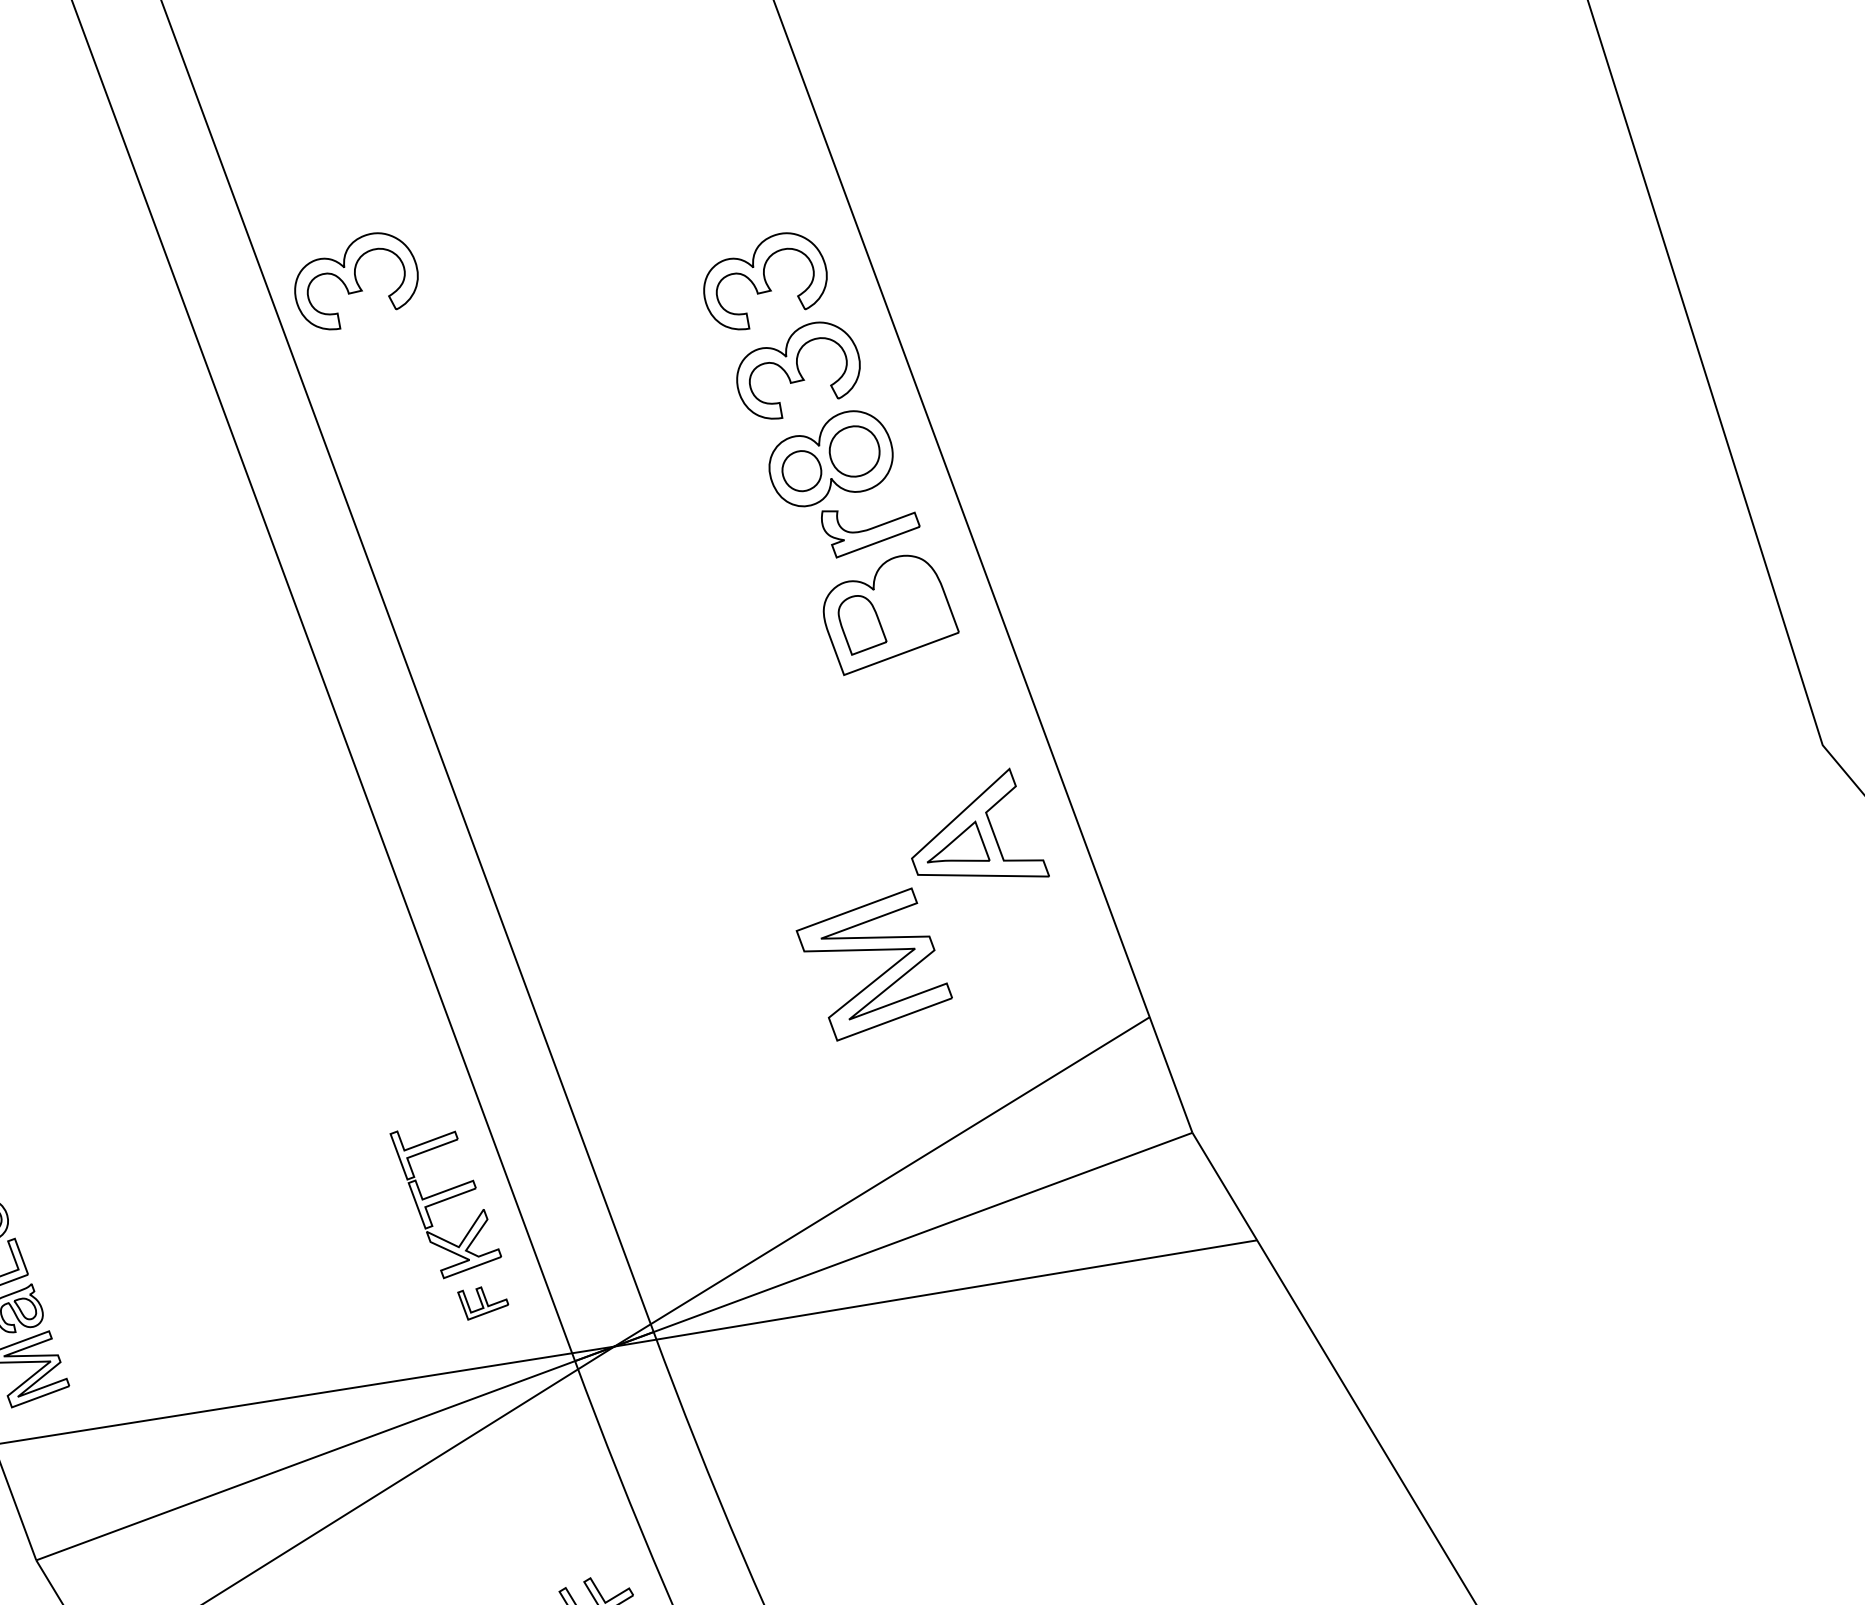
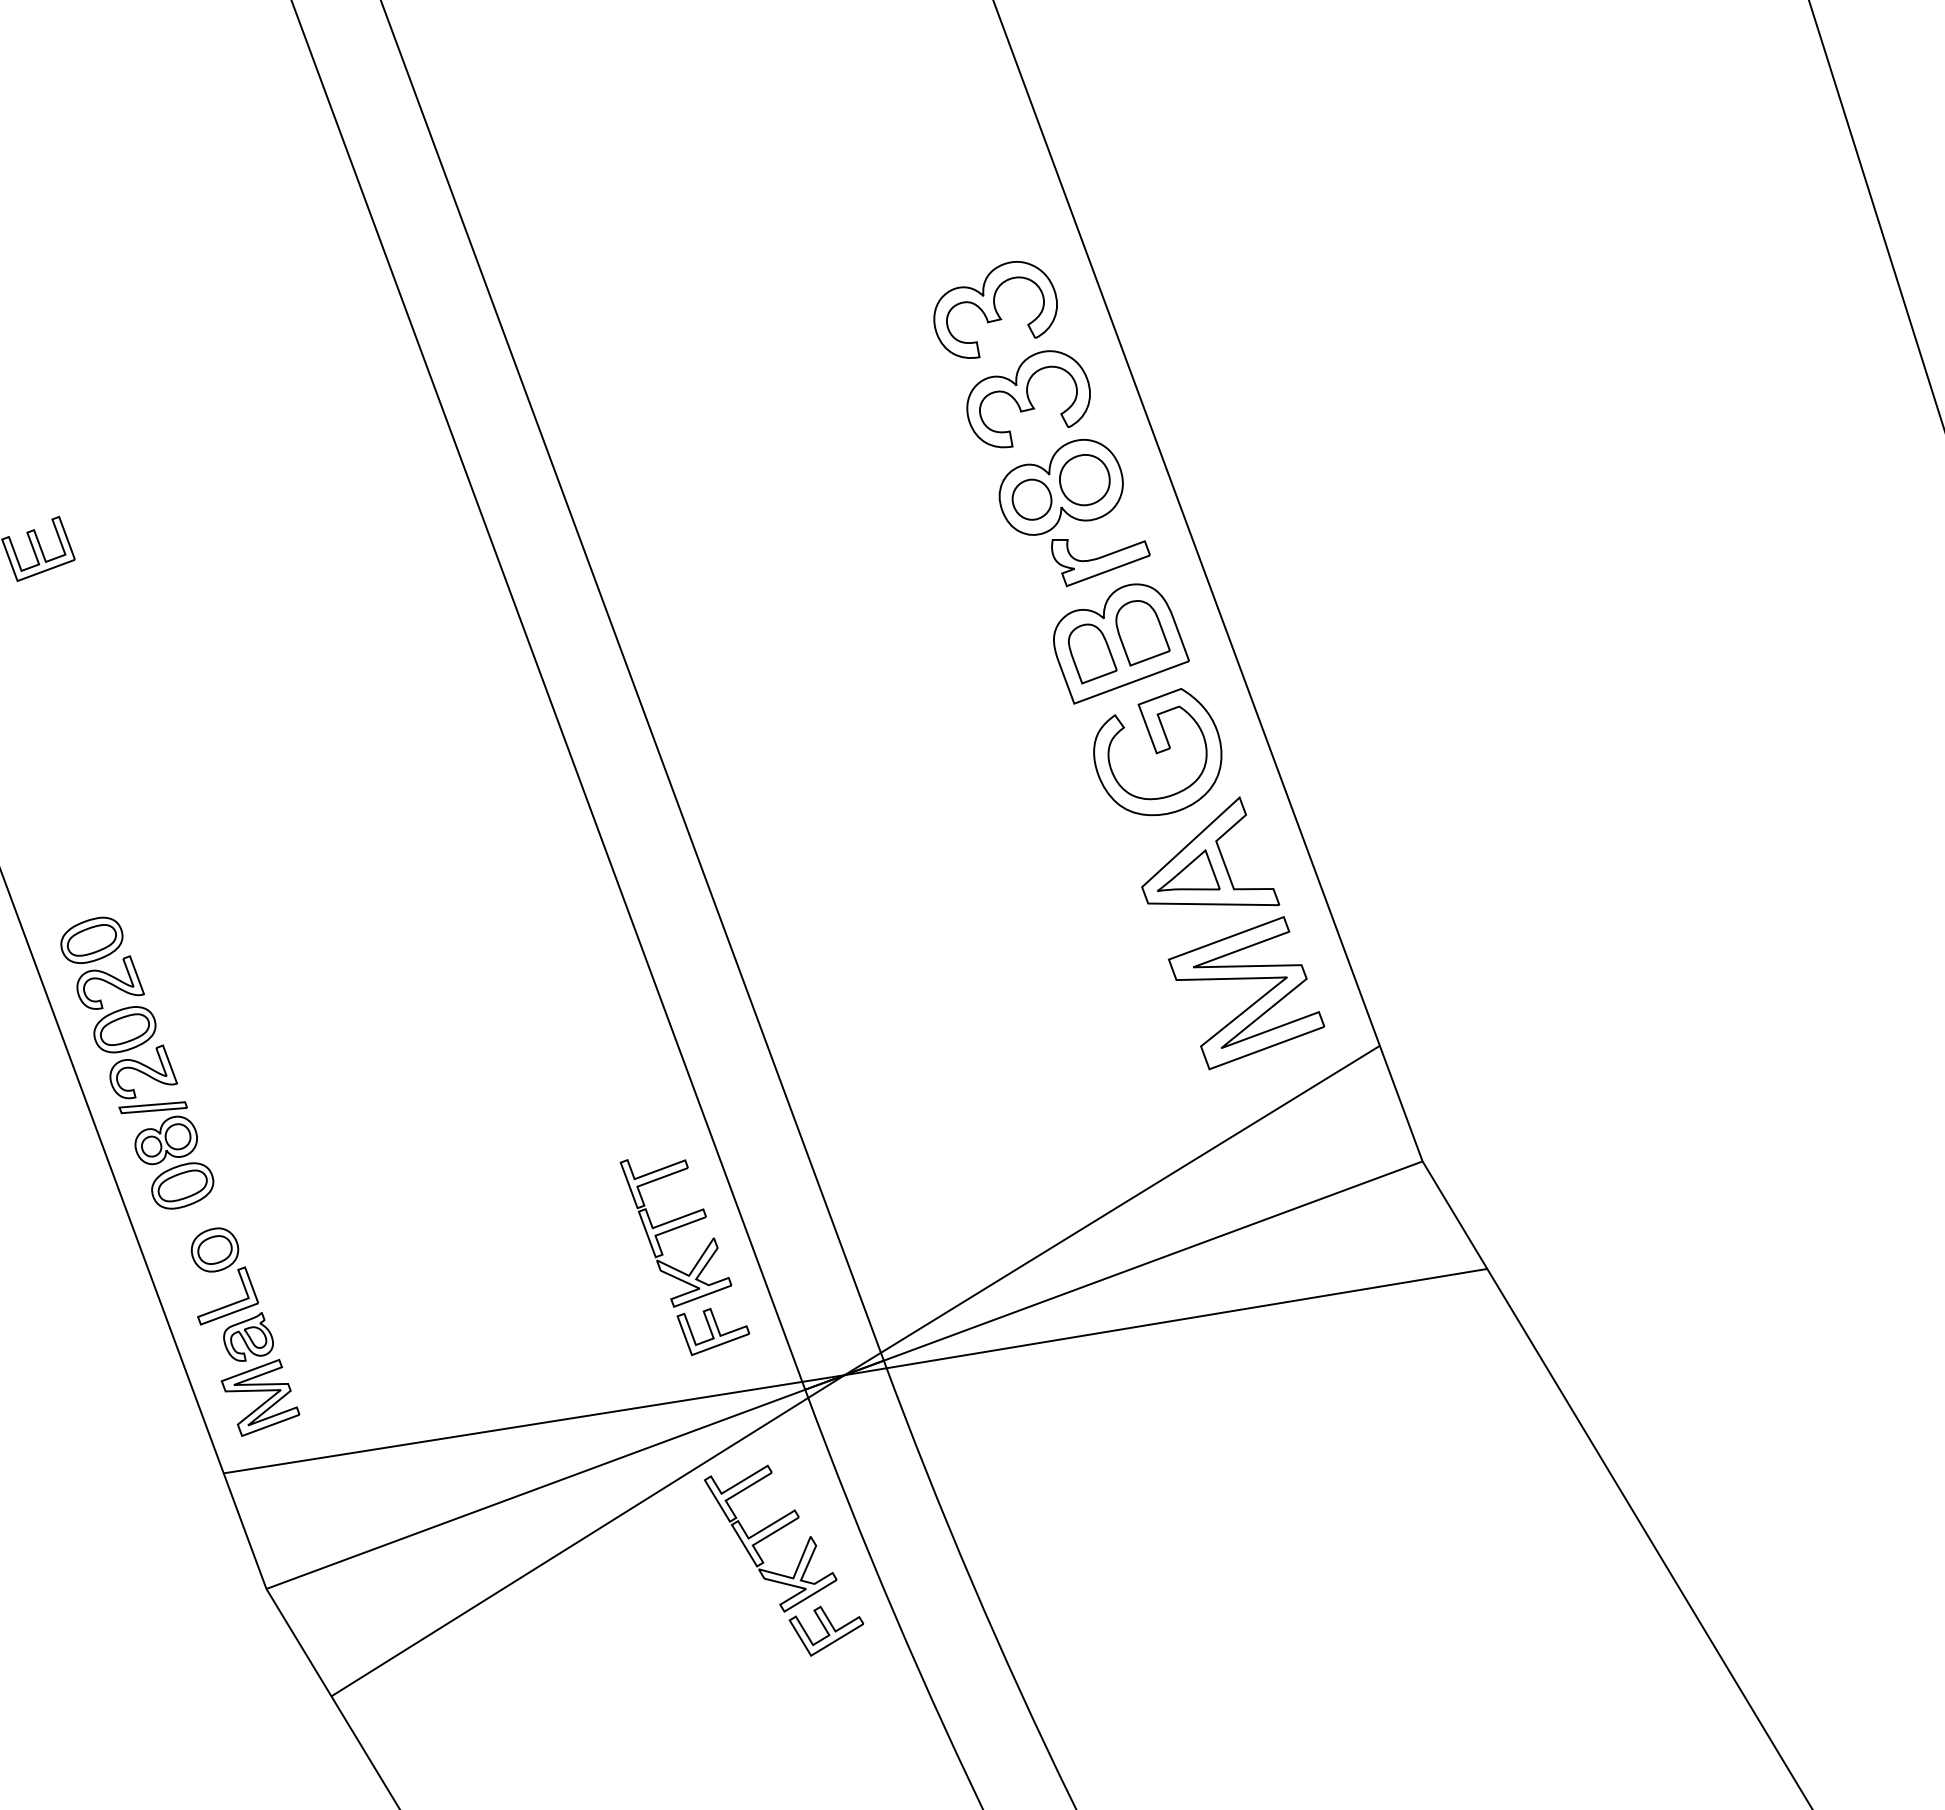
part: (356, 280) -> (586, 309), removed
part: (912, 604) -> (1142, 633), added
part: (927, 723) -> (1157, 752), added
part: (880, 974) -> (1252, 1003), moved
part: (483, 1303) -> (713, 1332), size x1.43
part: (540, 1509) -> (770, 1538), added

